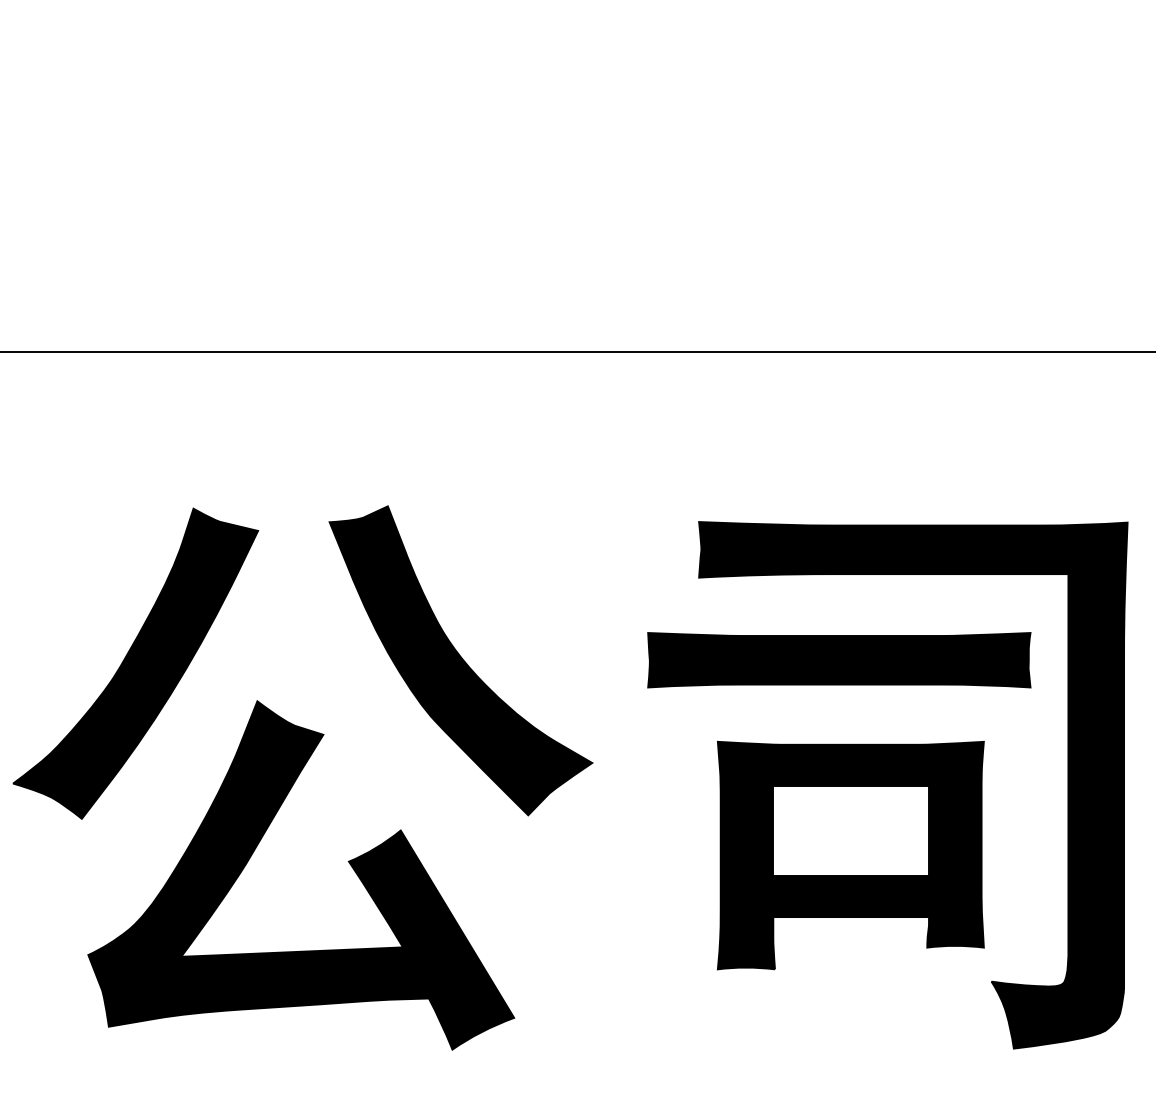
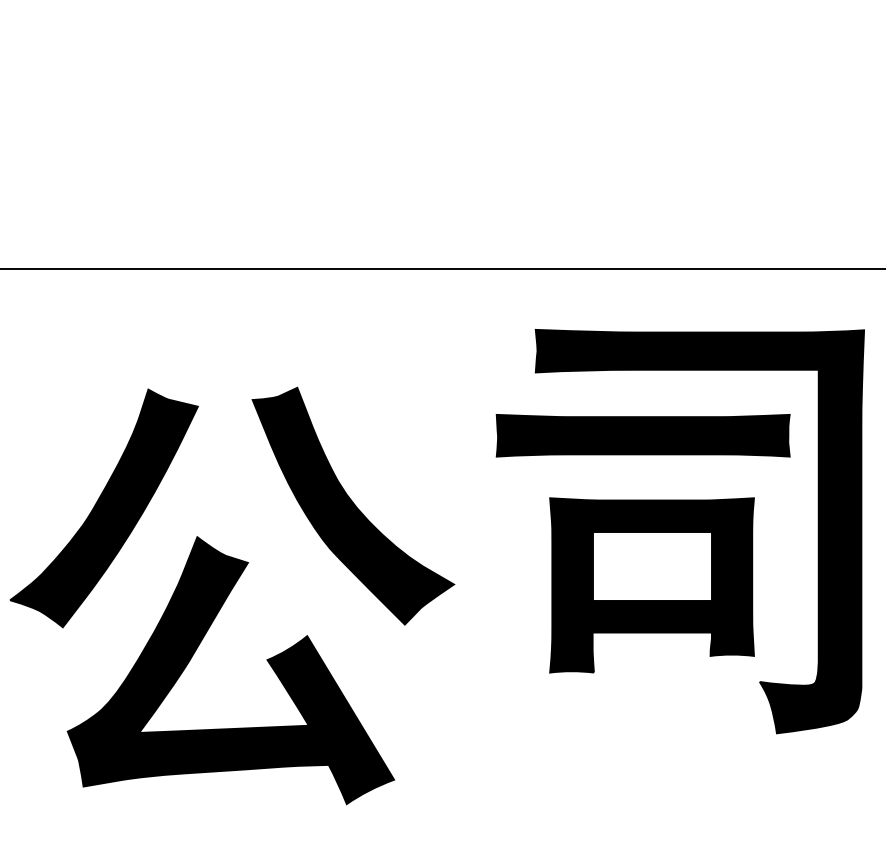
part: (886, 785) -> (679, 531), moved

